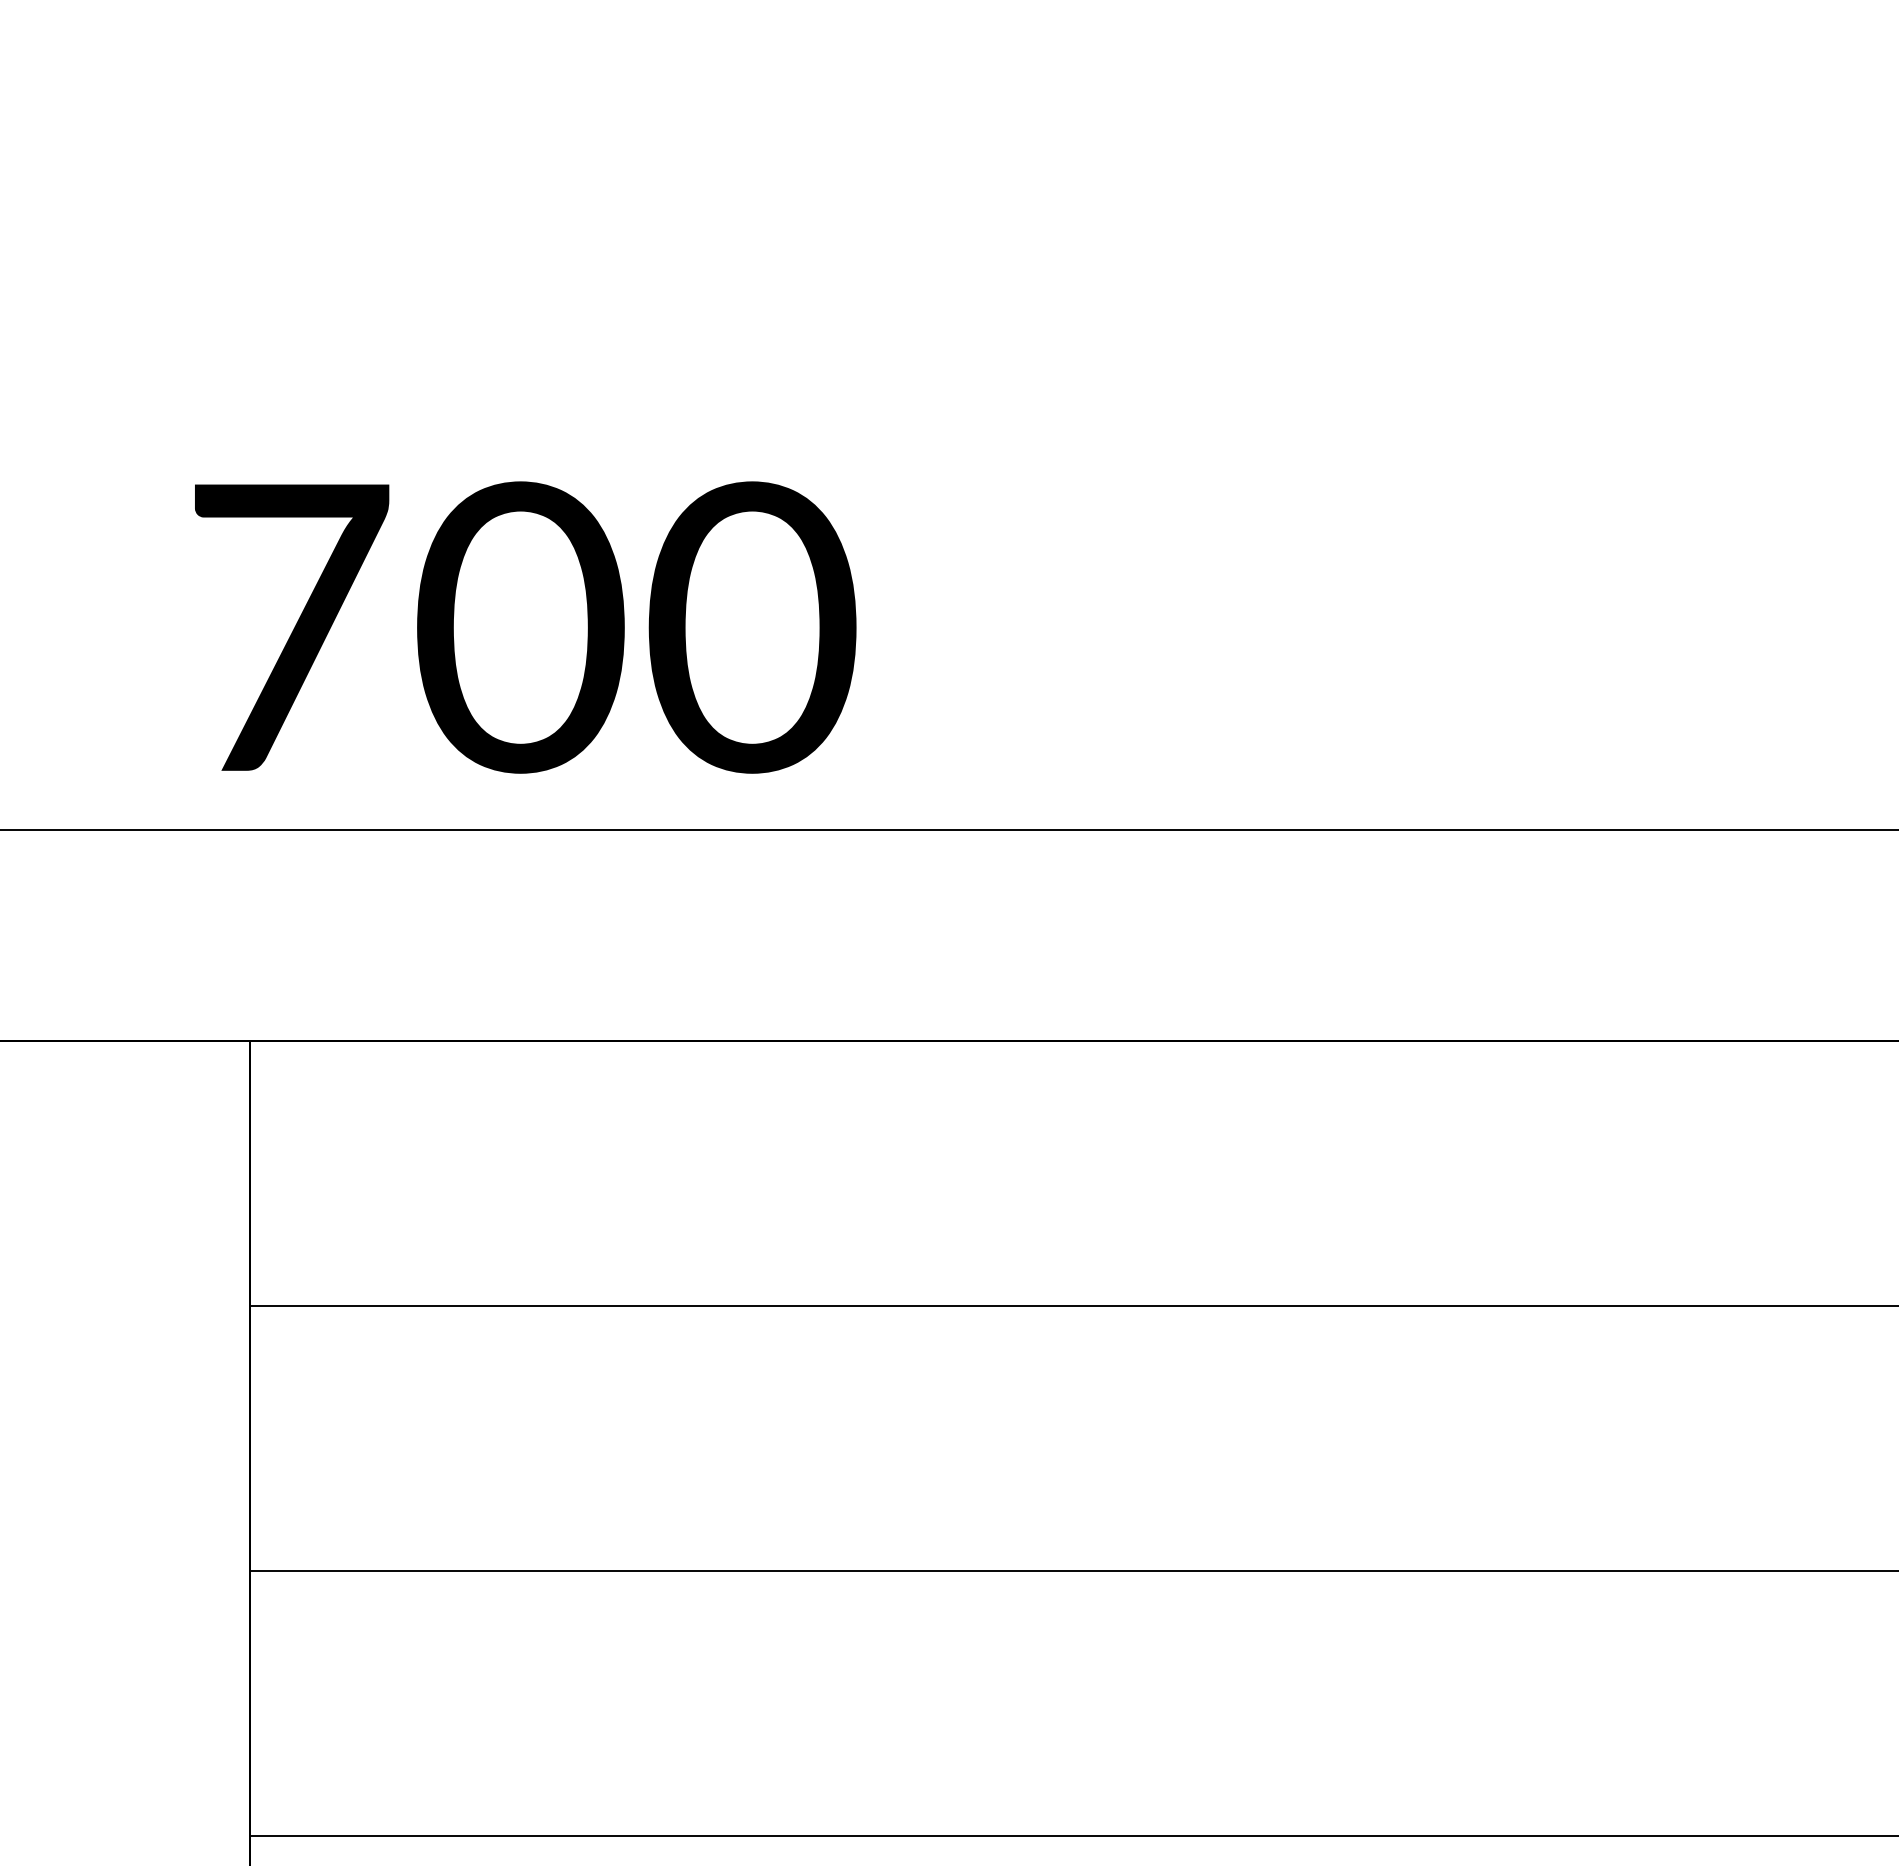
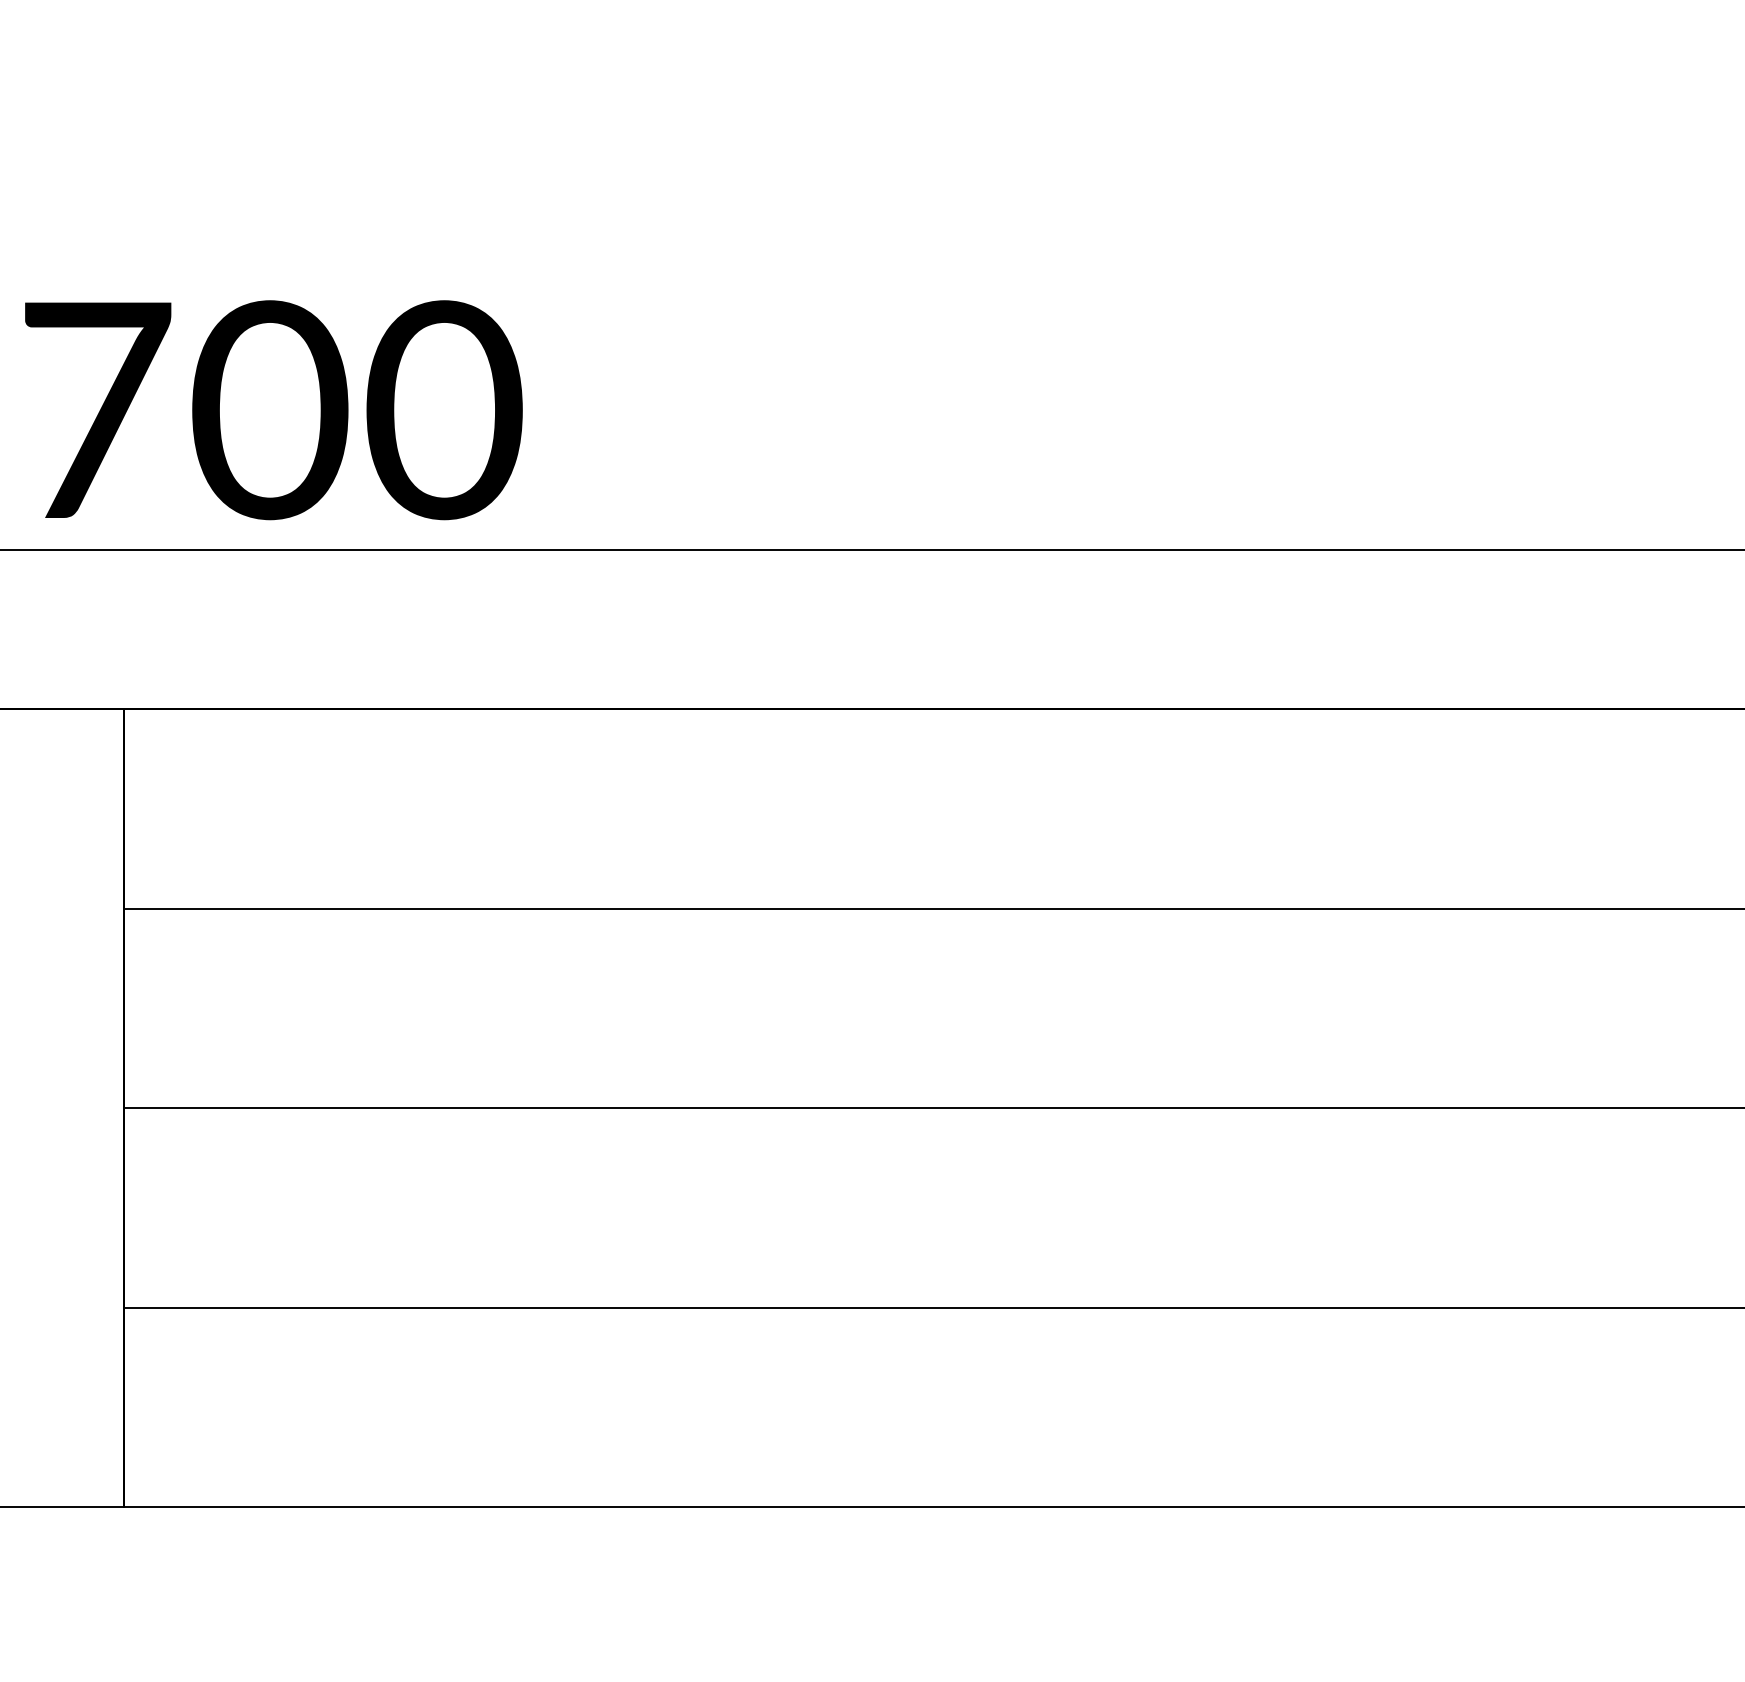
text: (525, 627) -> (273, 410), moved

